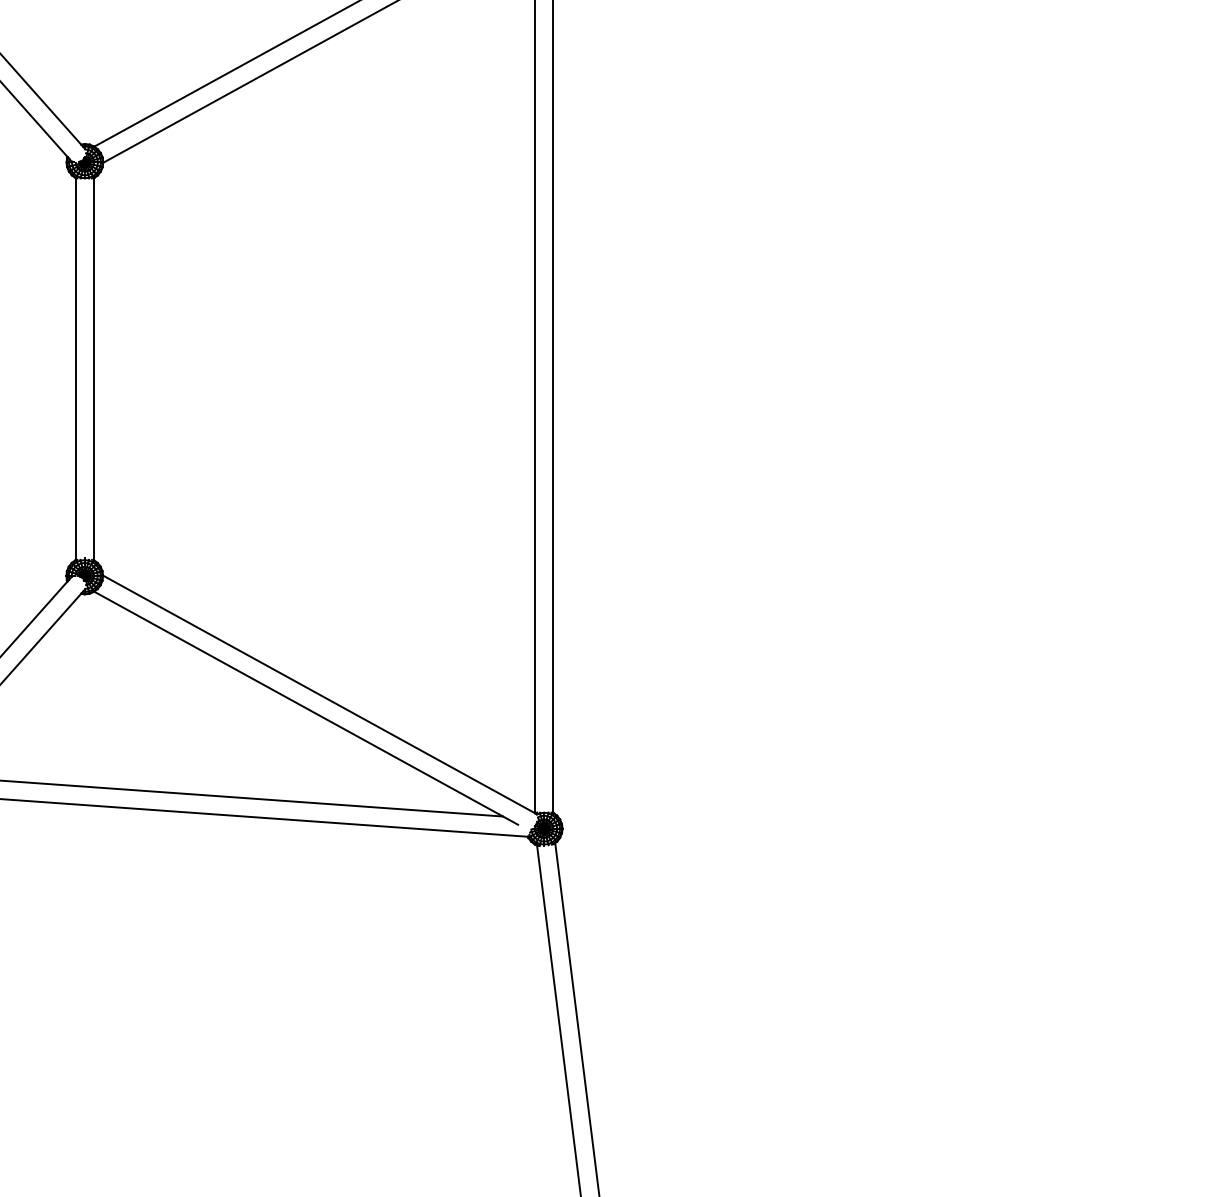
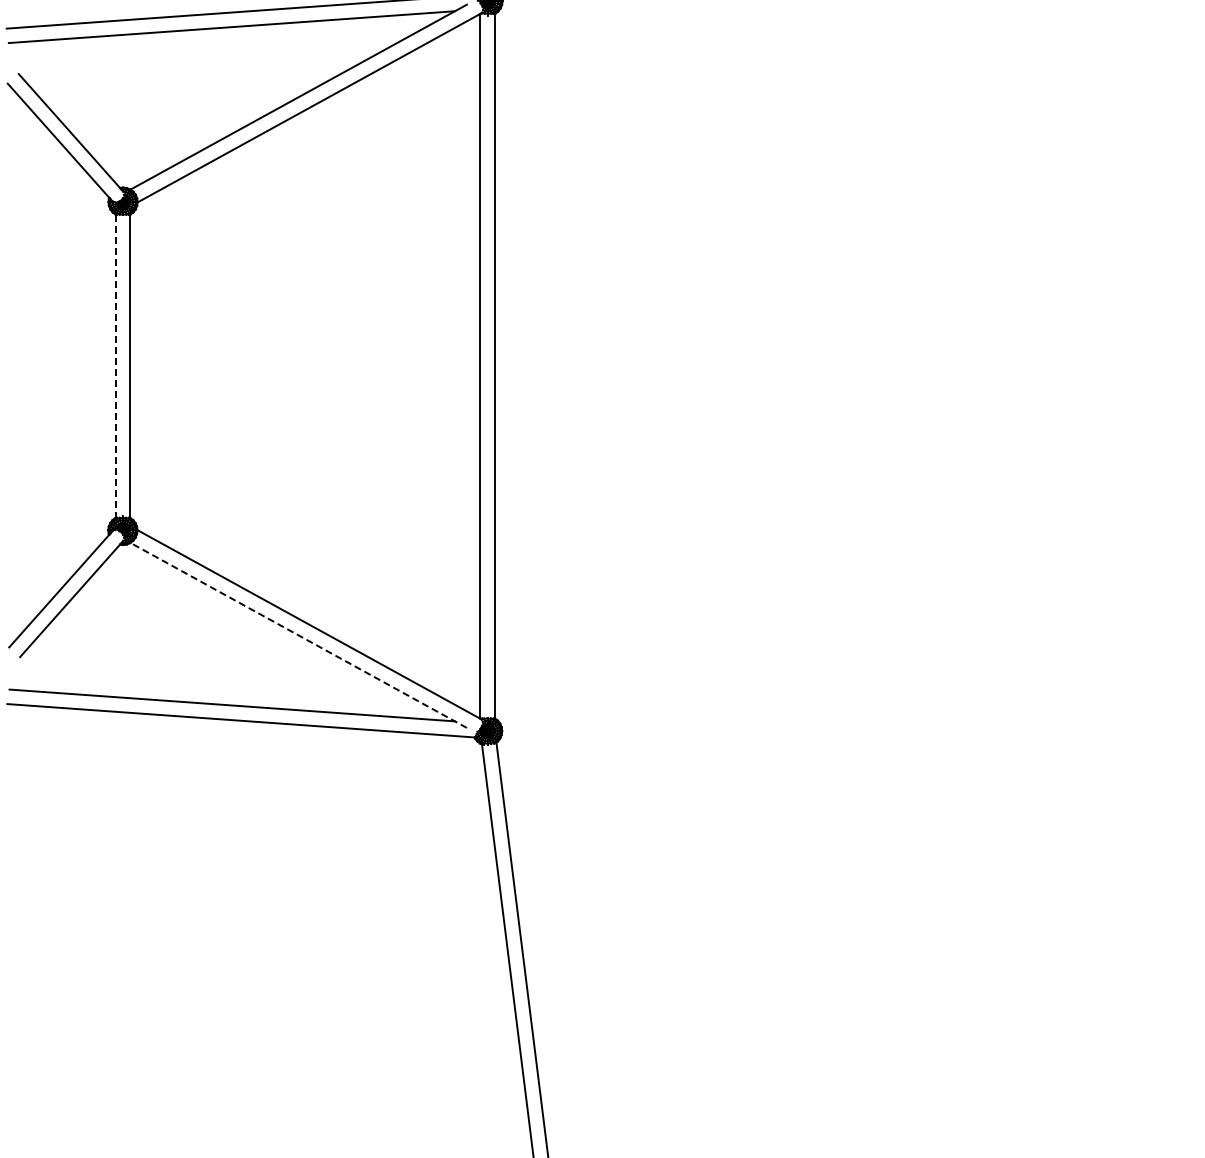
line: (75, 369) -> (115, 366), solid -> dashed
line: (305, 708) -> (298, 635), solid -> dashed

